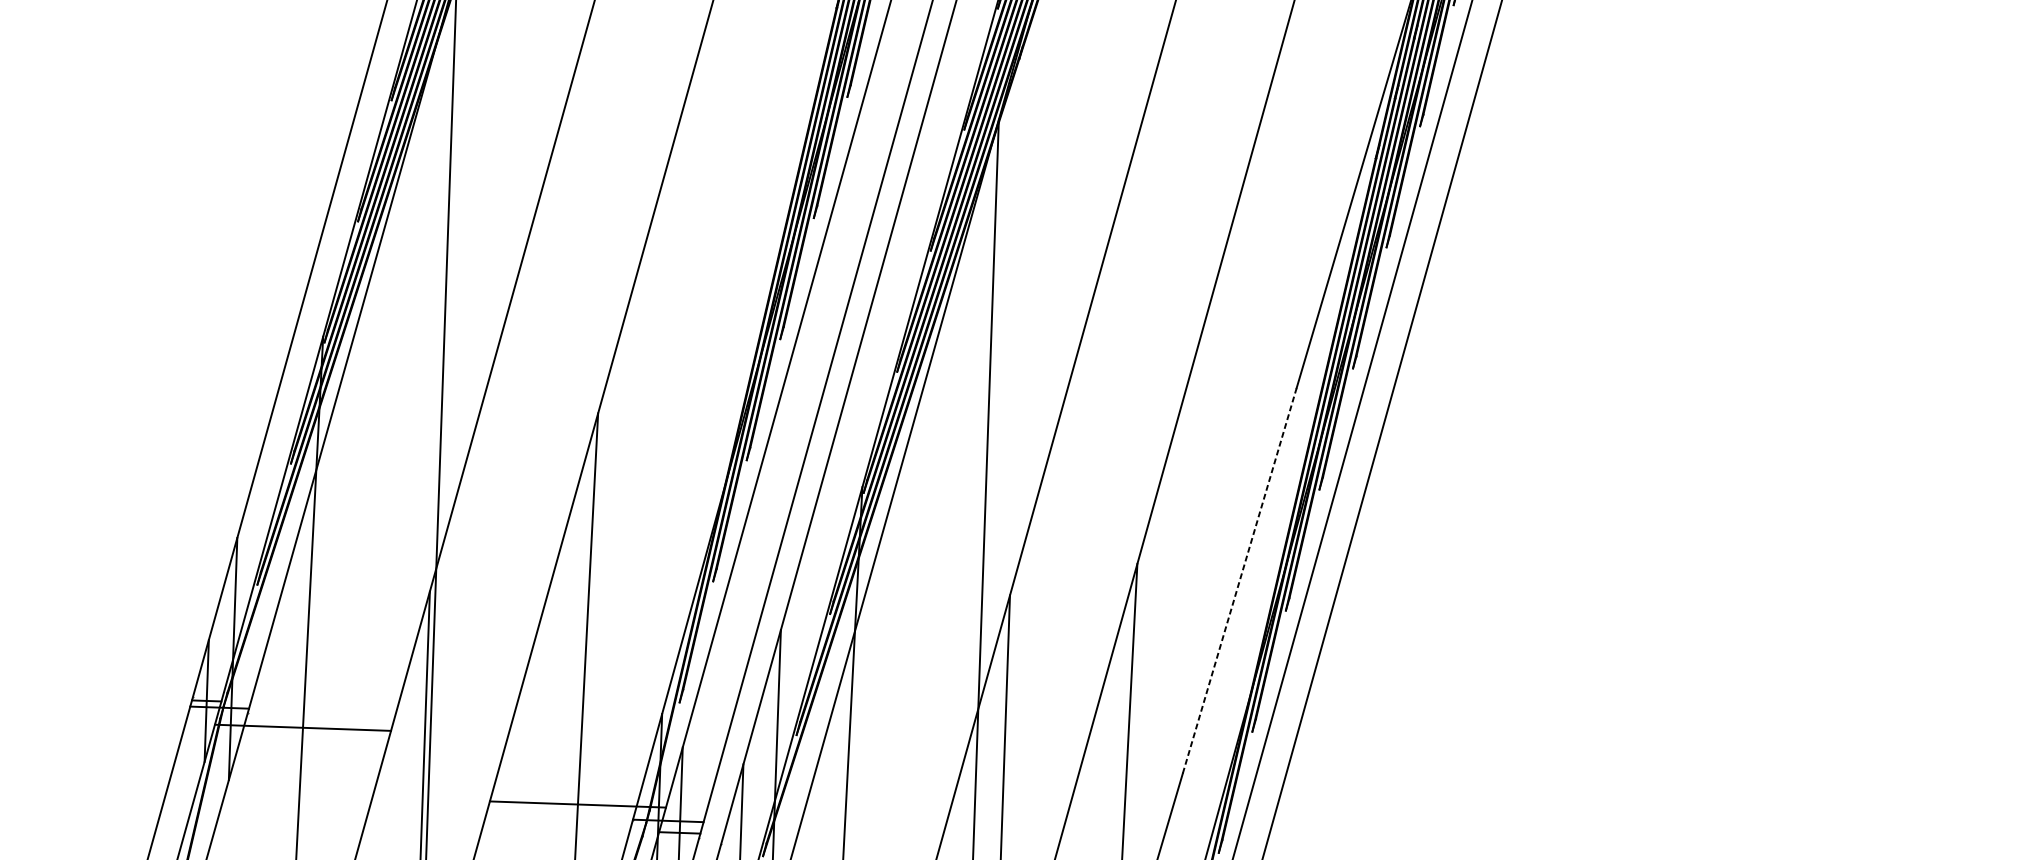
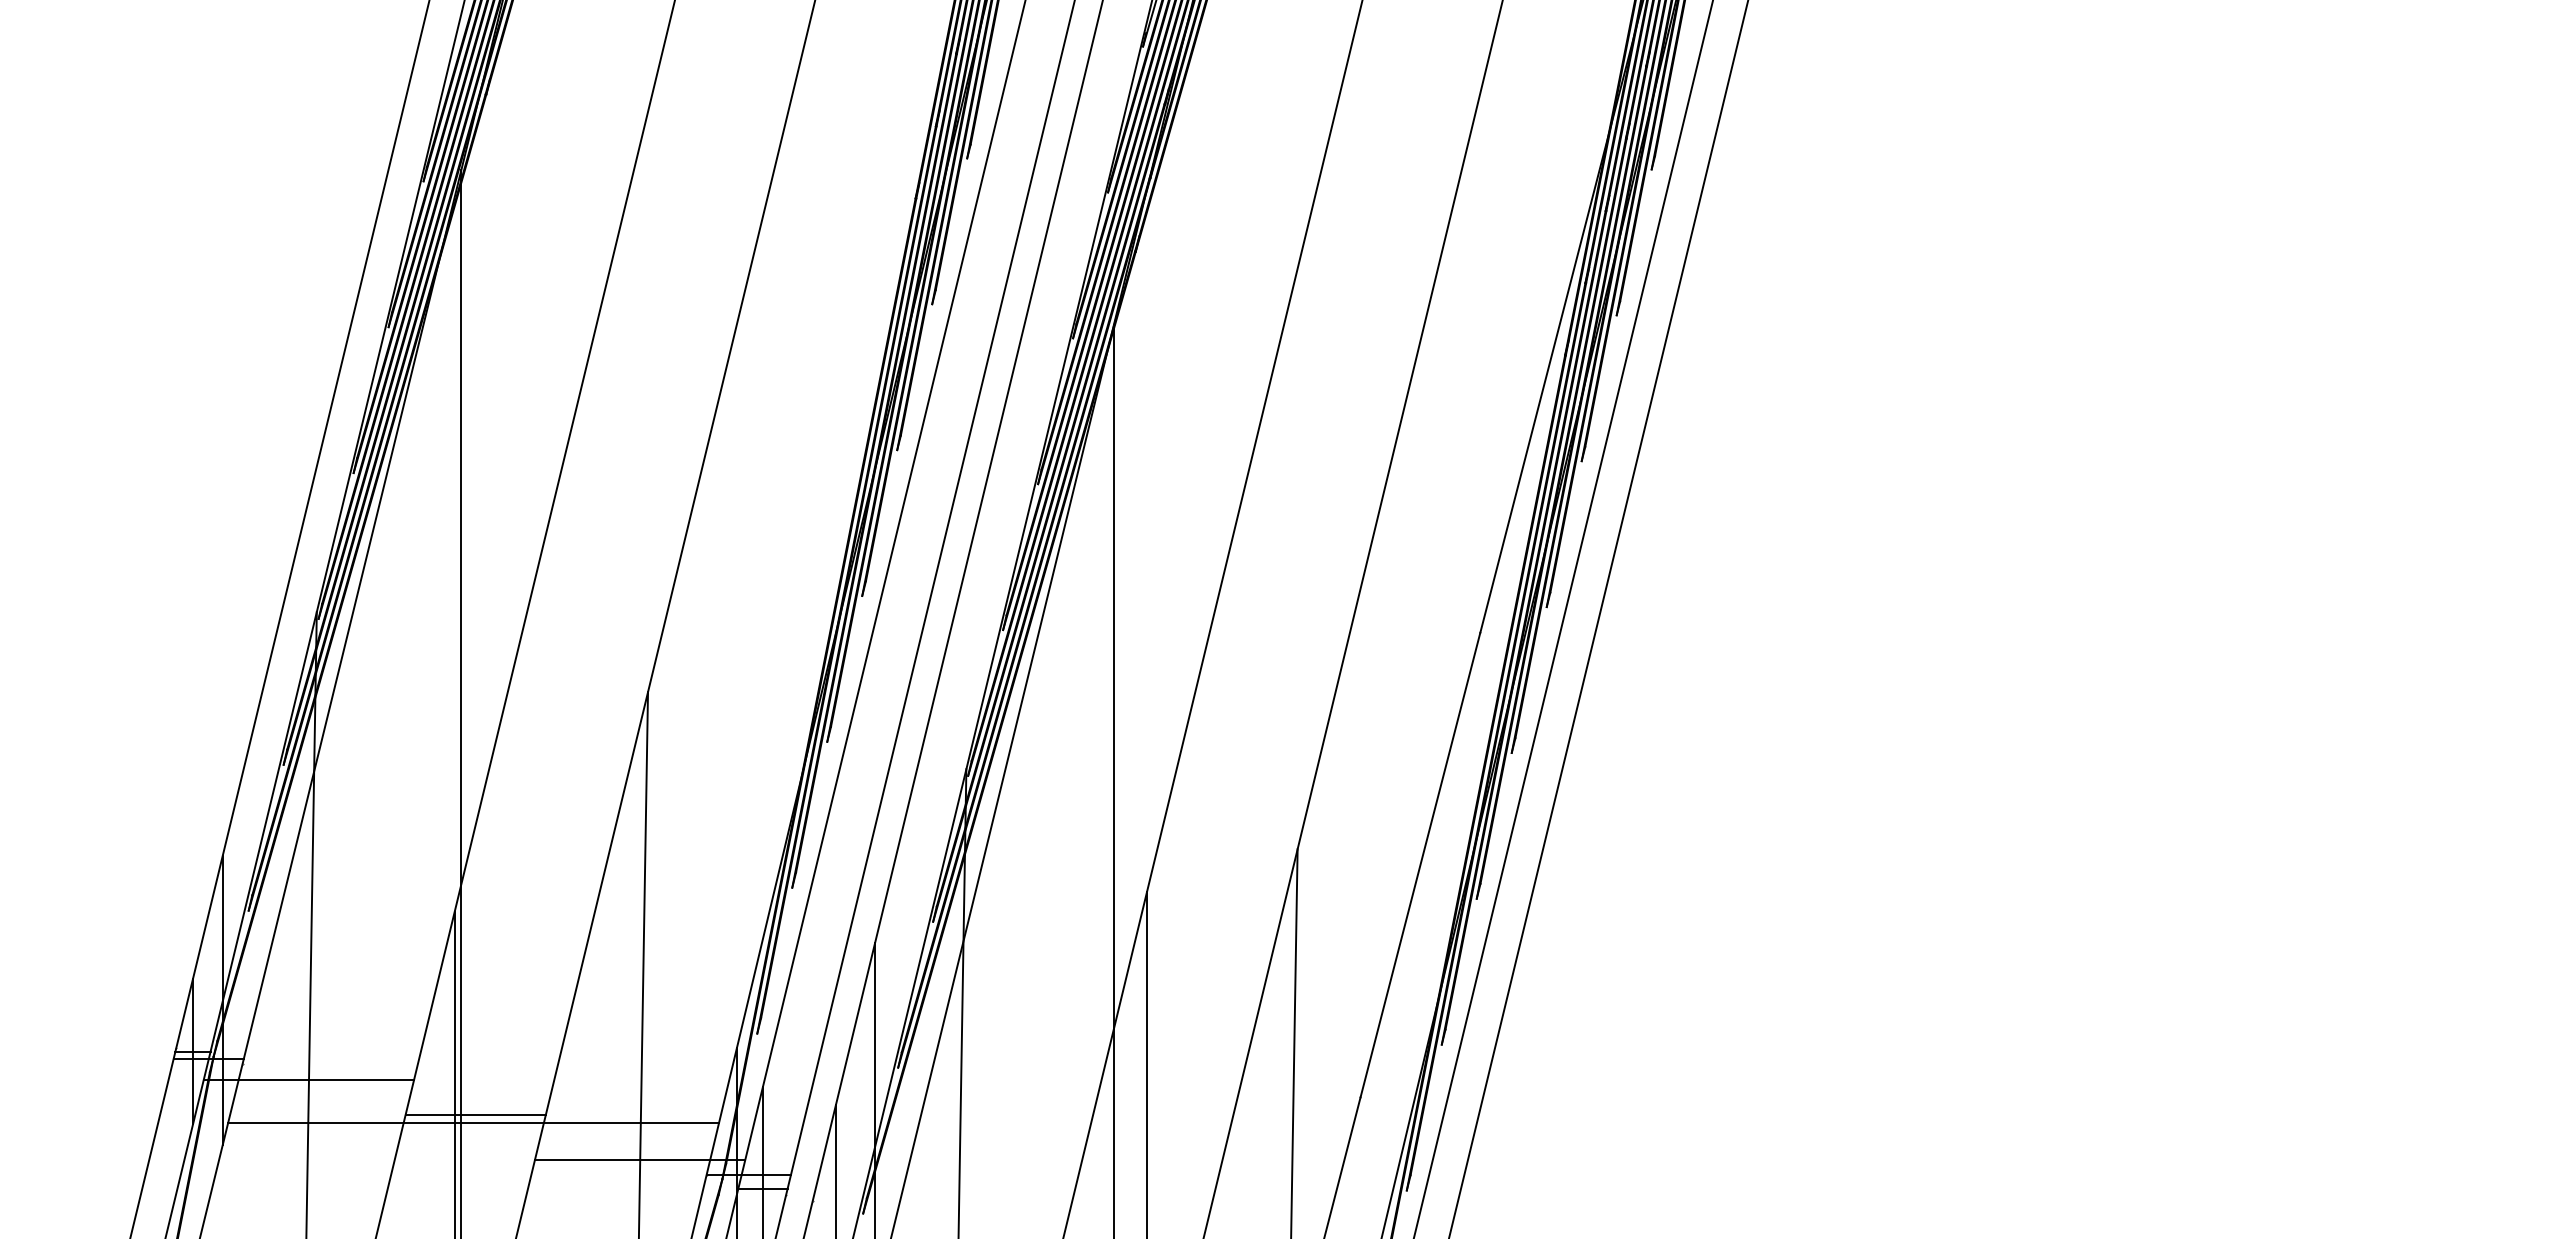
line: (1239, 581) -> (1420, 865), dashed -> solid
line: (441, 761) -> (475, 1114), added
line: (439, 768) -> (473, 1122), added

